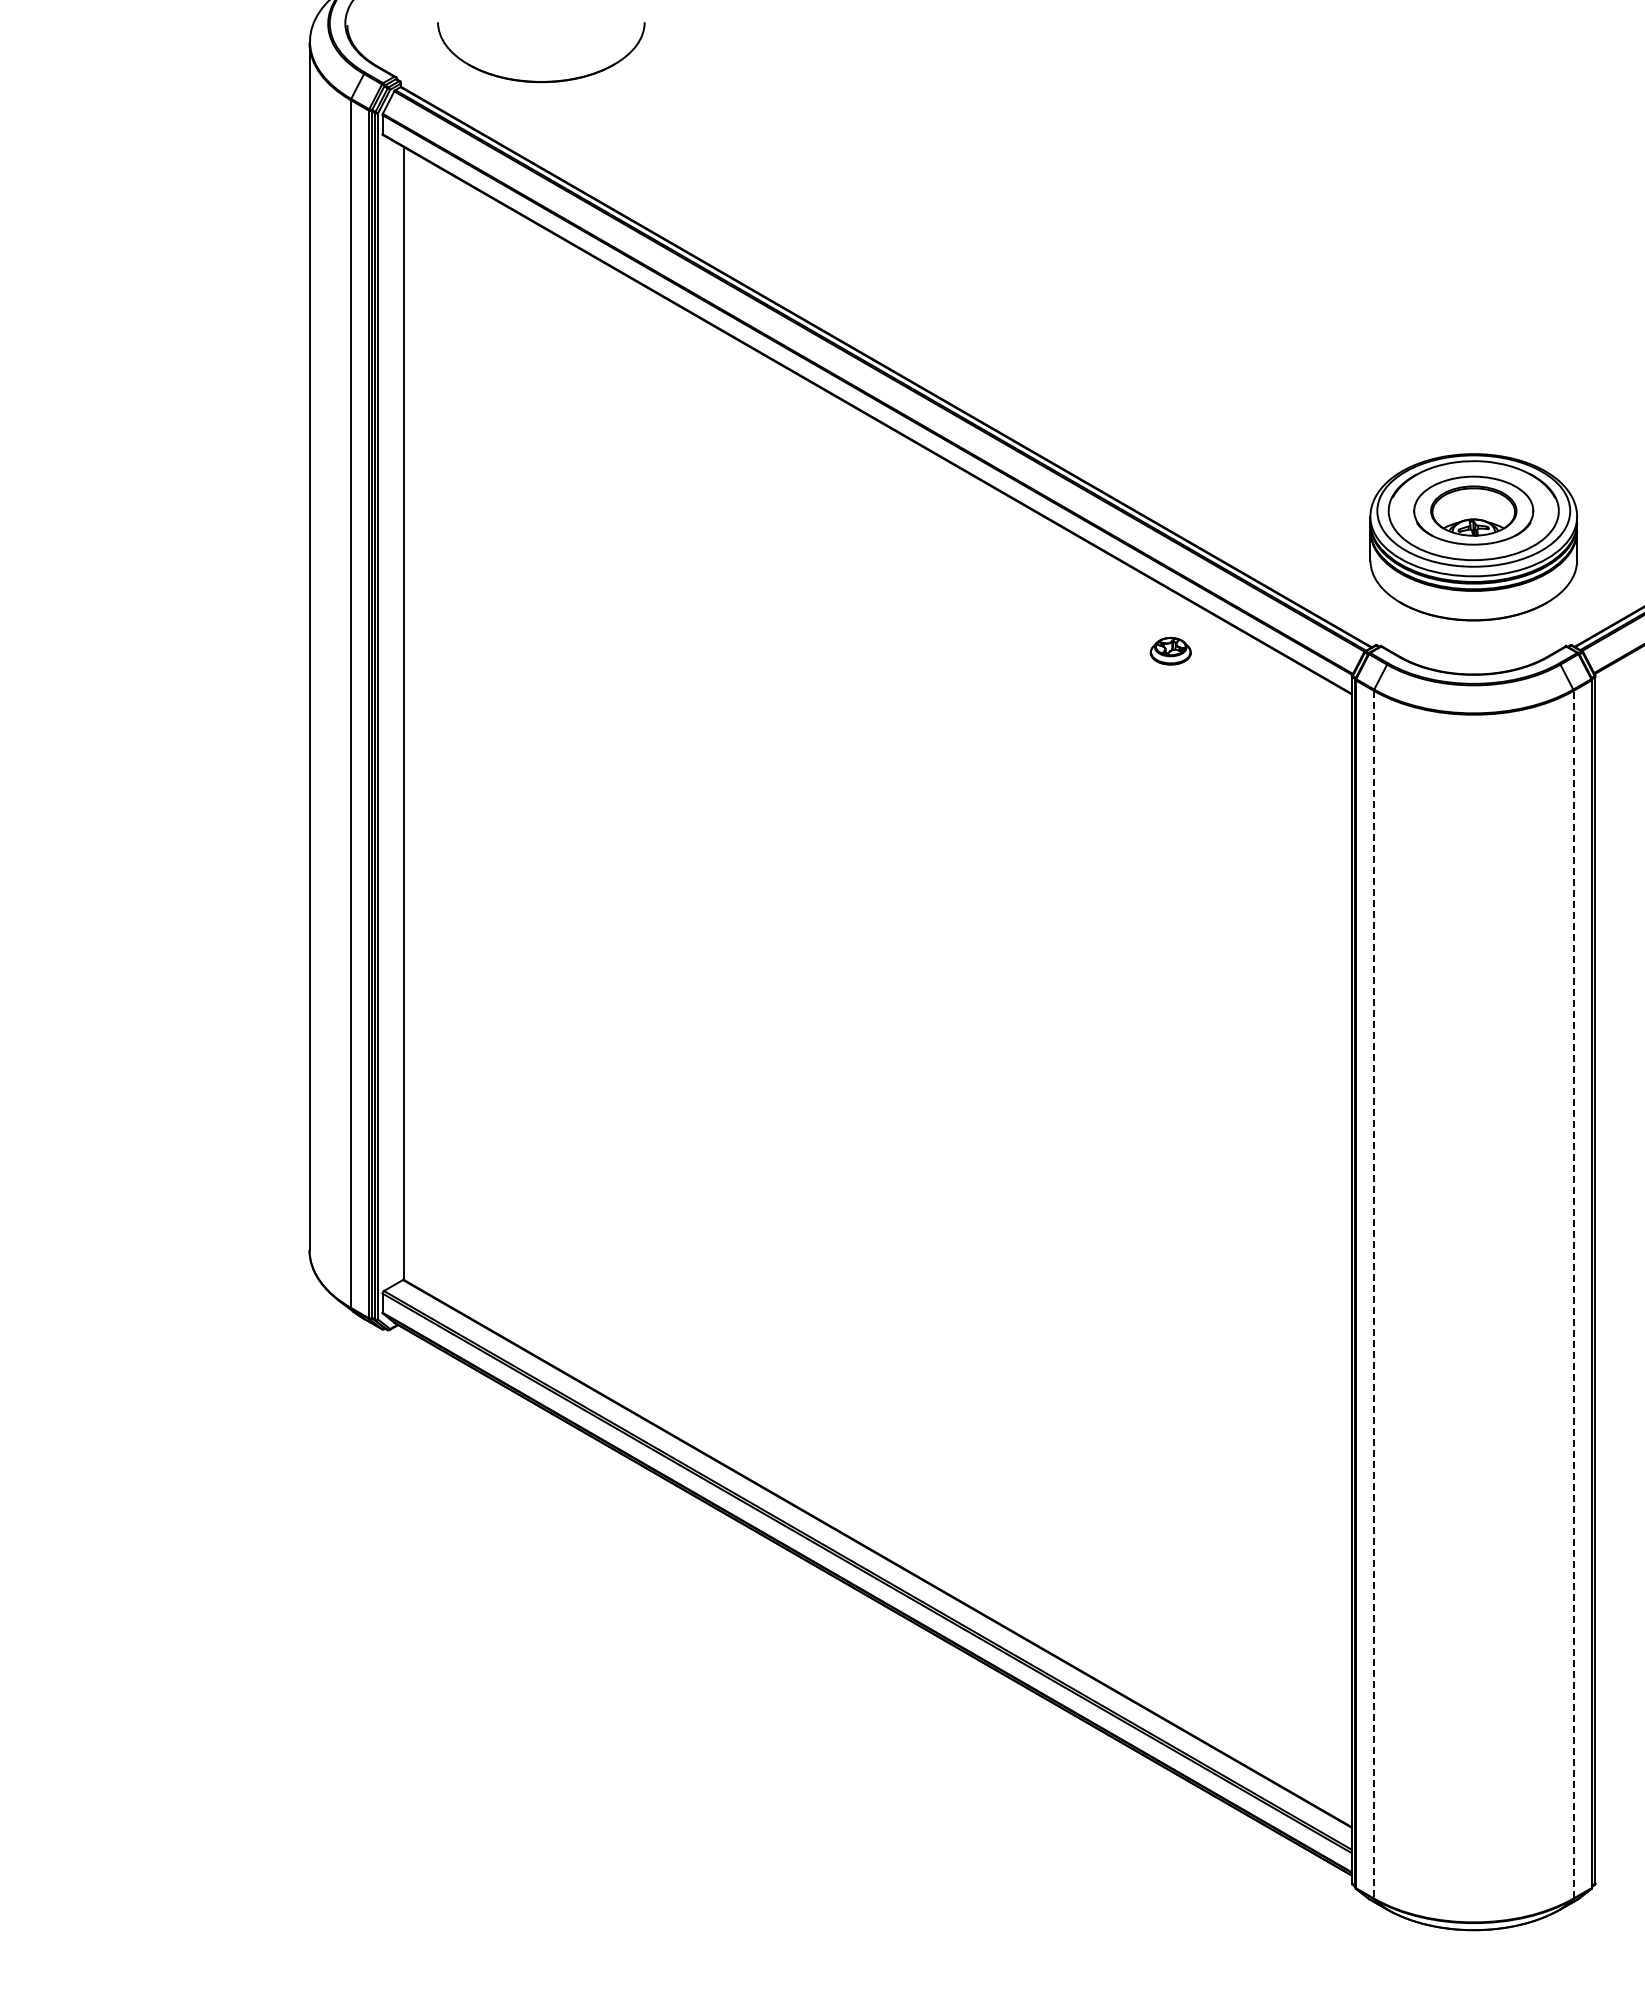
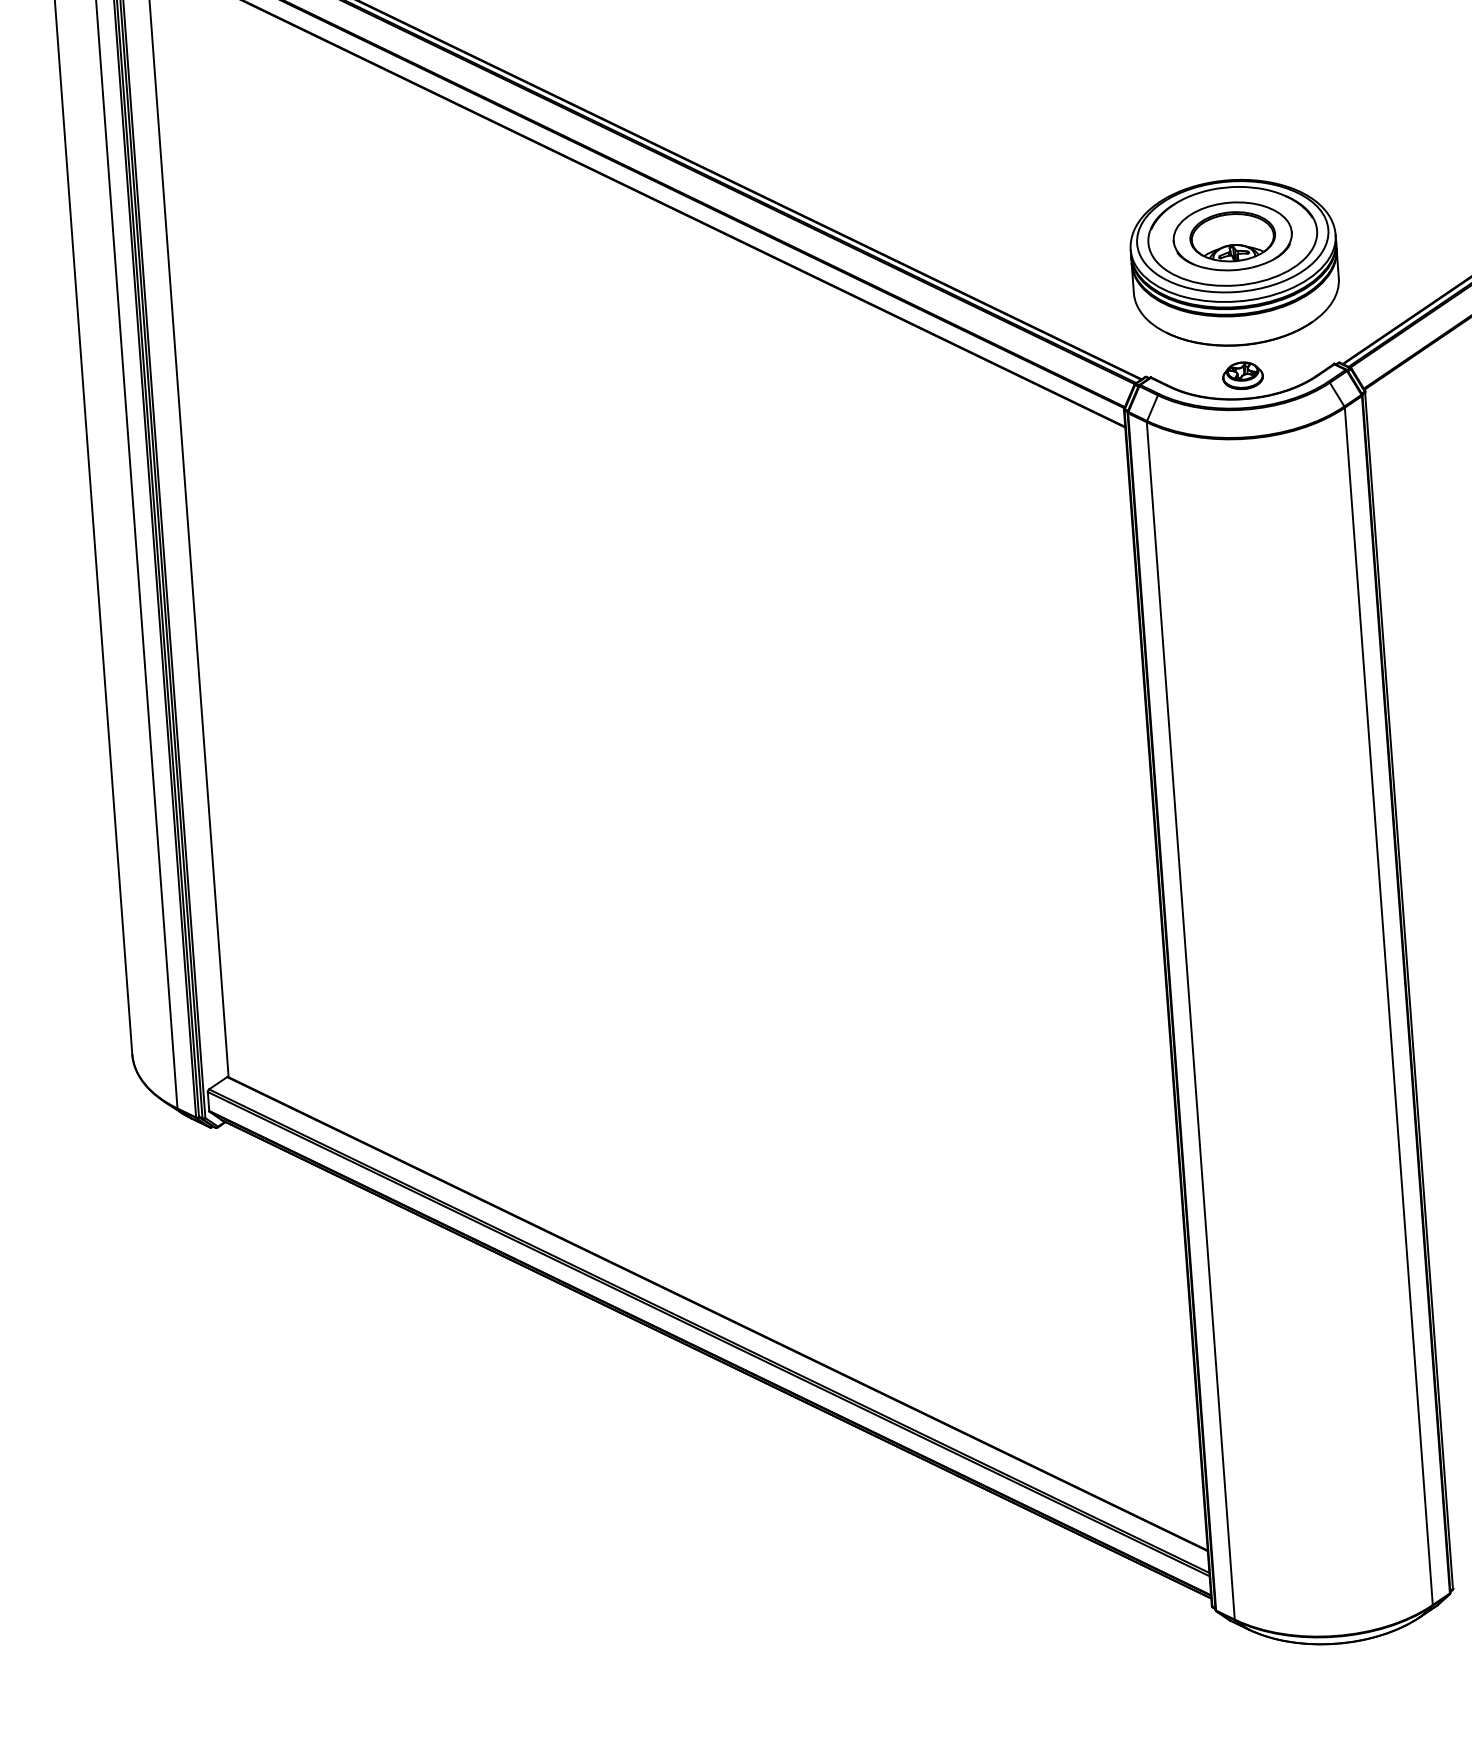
part: (1170, 651) -> (1242, 376), moved
line: (1373, 1294) -> (1190, 1020), dashed -> solid
line: (1573, 1294) -> (1388, 1006), dashed -> solid

